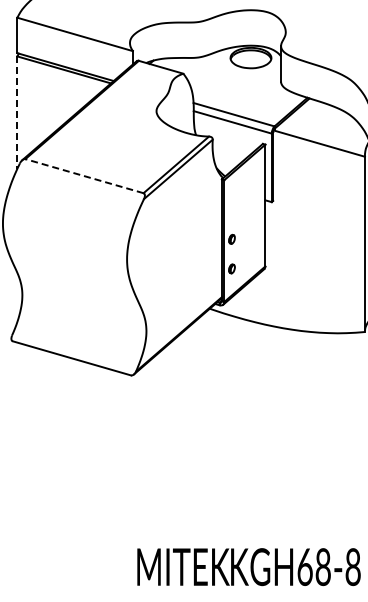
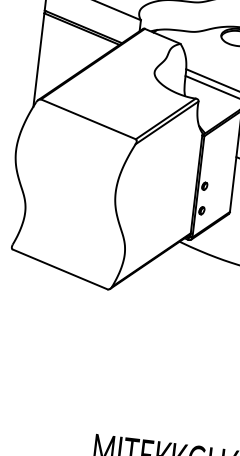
line: (17, 113) -> (38, 60), dashed -> solid
line: (84, 176) -> (88, 119), dashed -> solid

